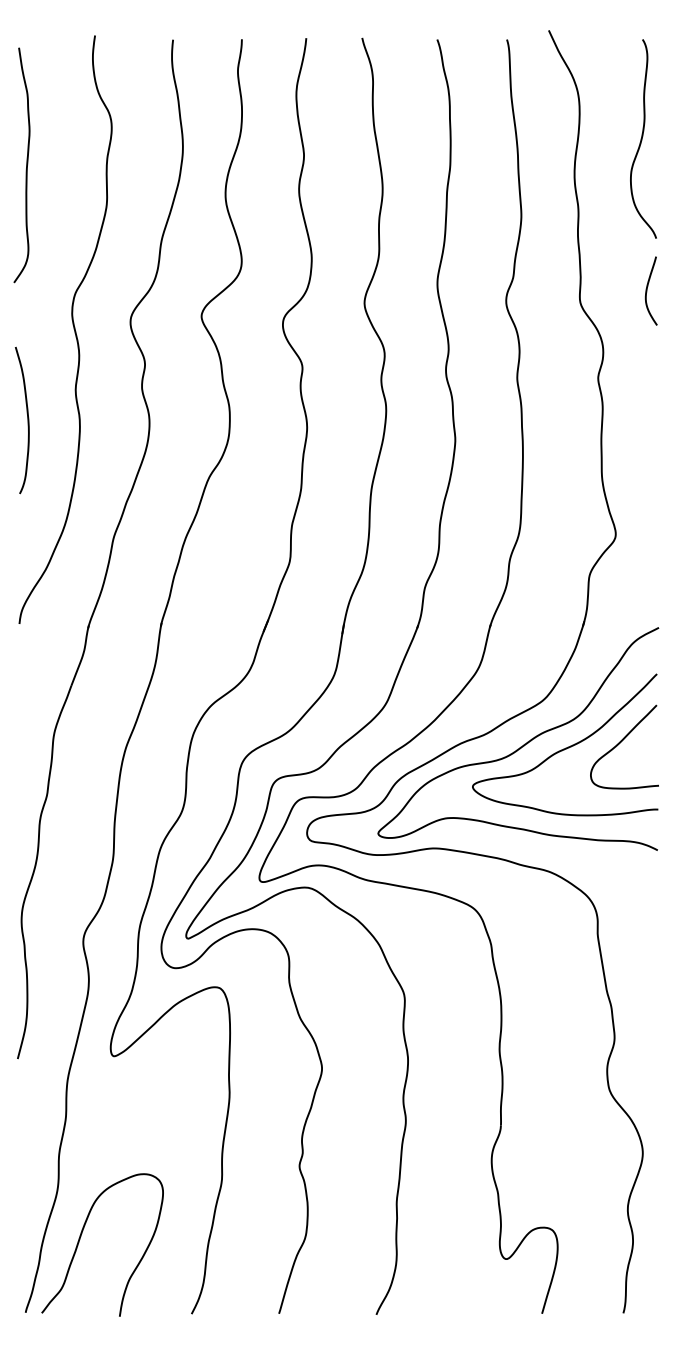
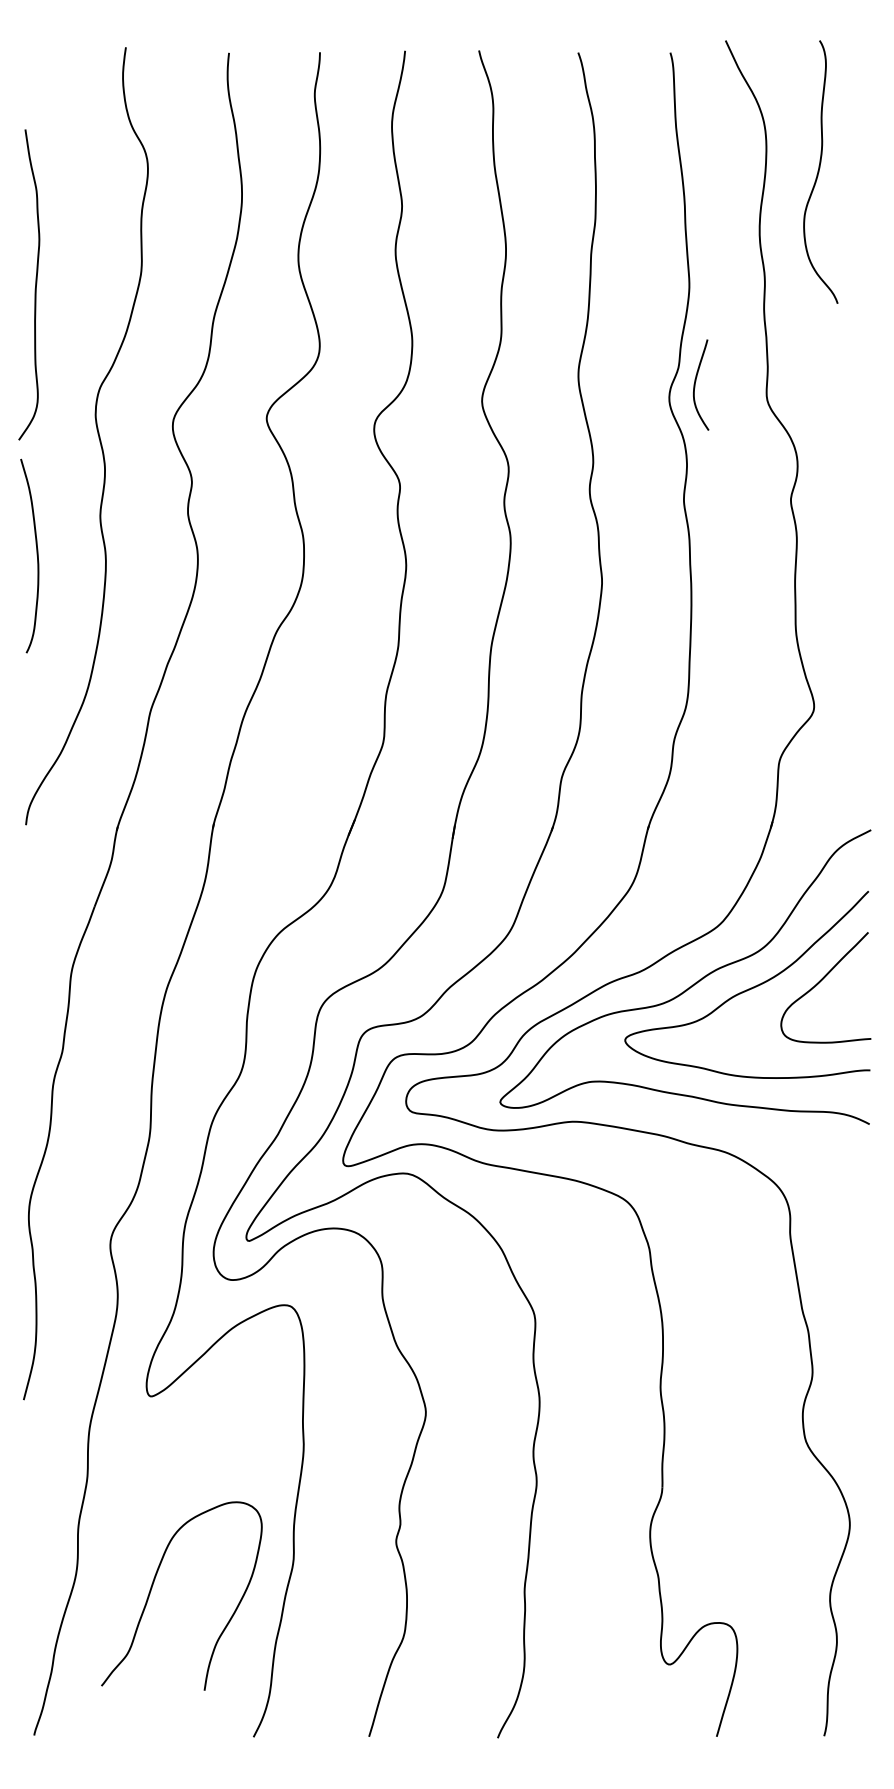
curve: (642, 138) -> (819, 171), moved
curve: (26, 165) -> (35, 284), moved
curve: (647, 288) -> (696, 381), moved
curve: (81, 1237) -> (153, 1585), moved

